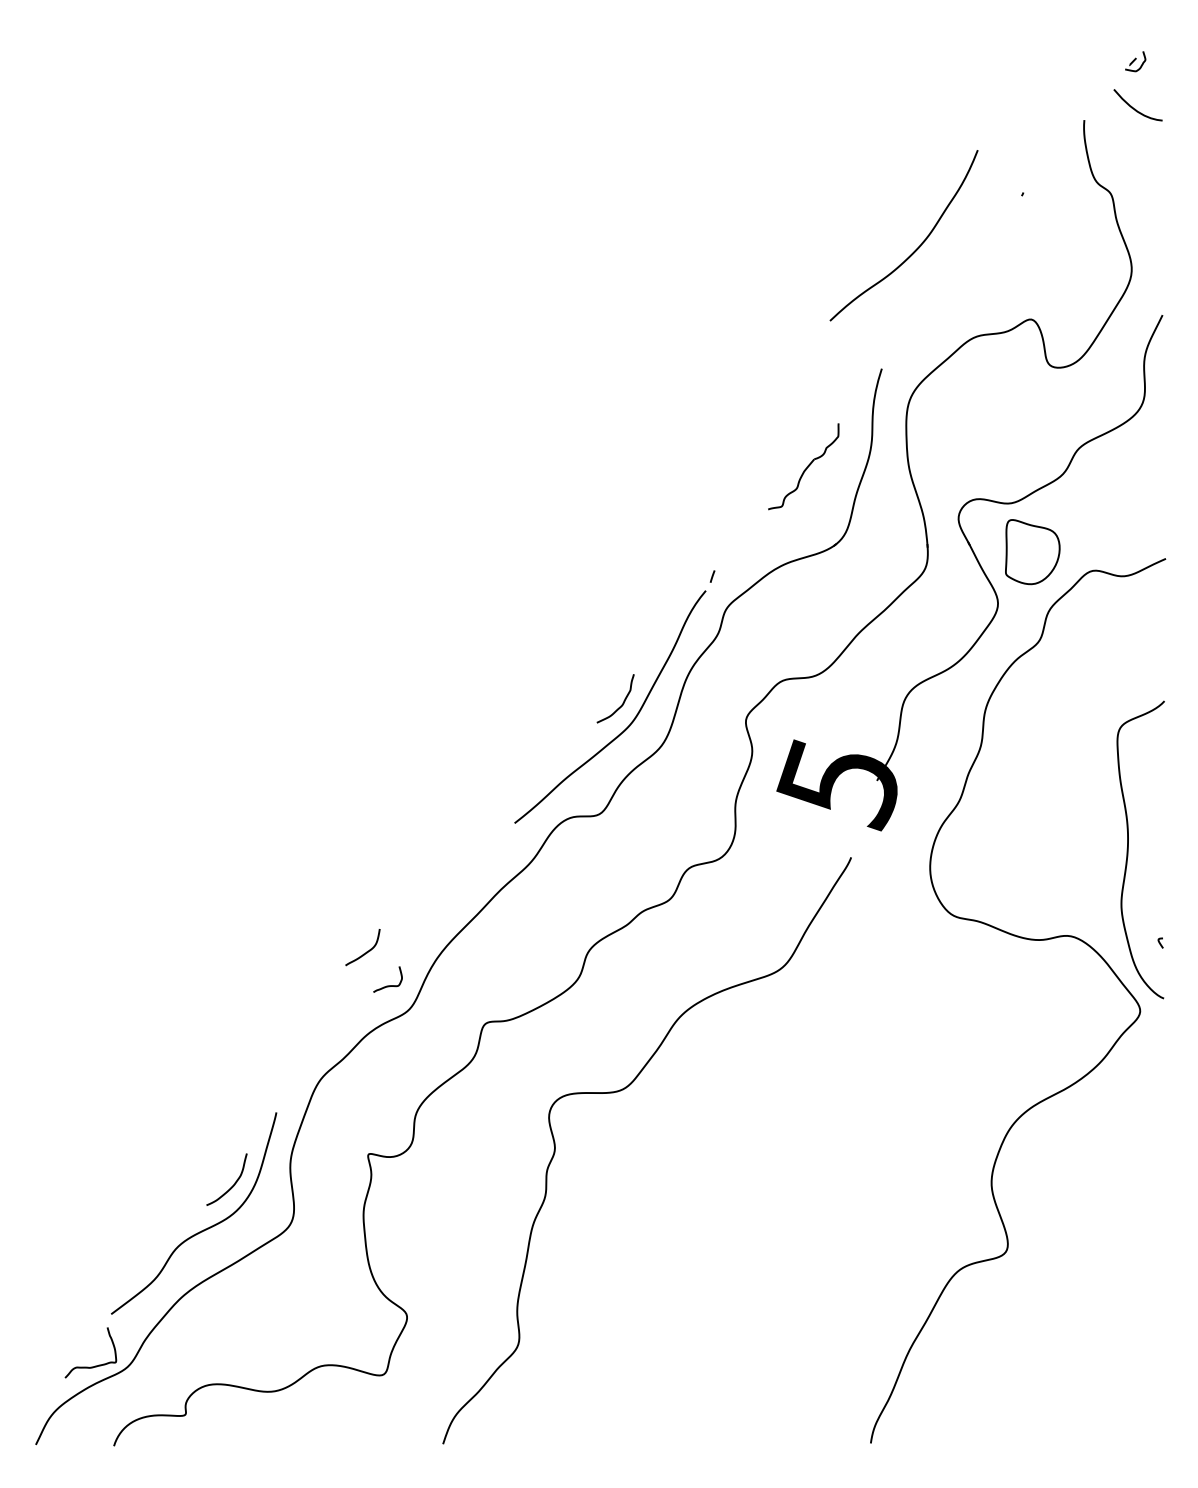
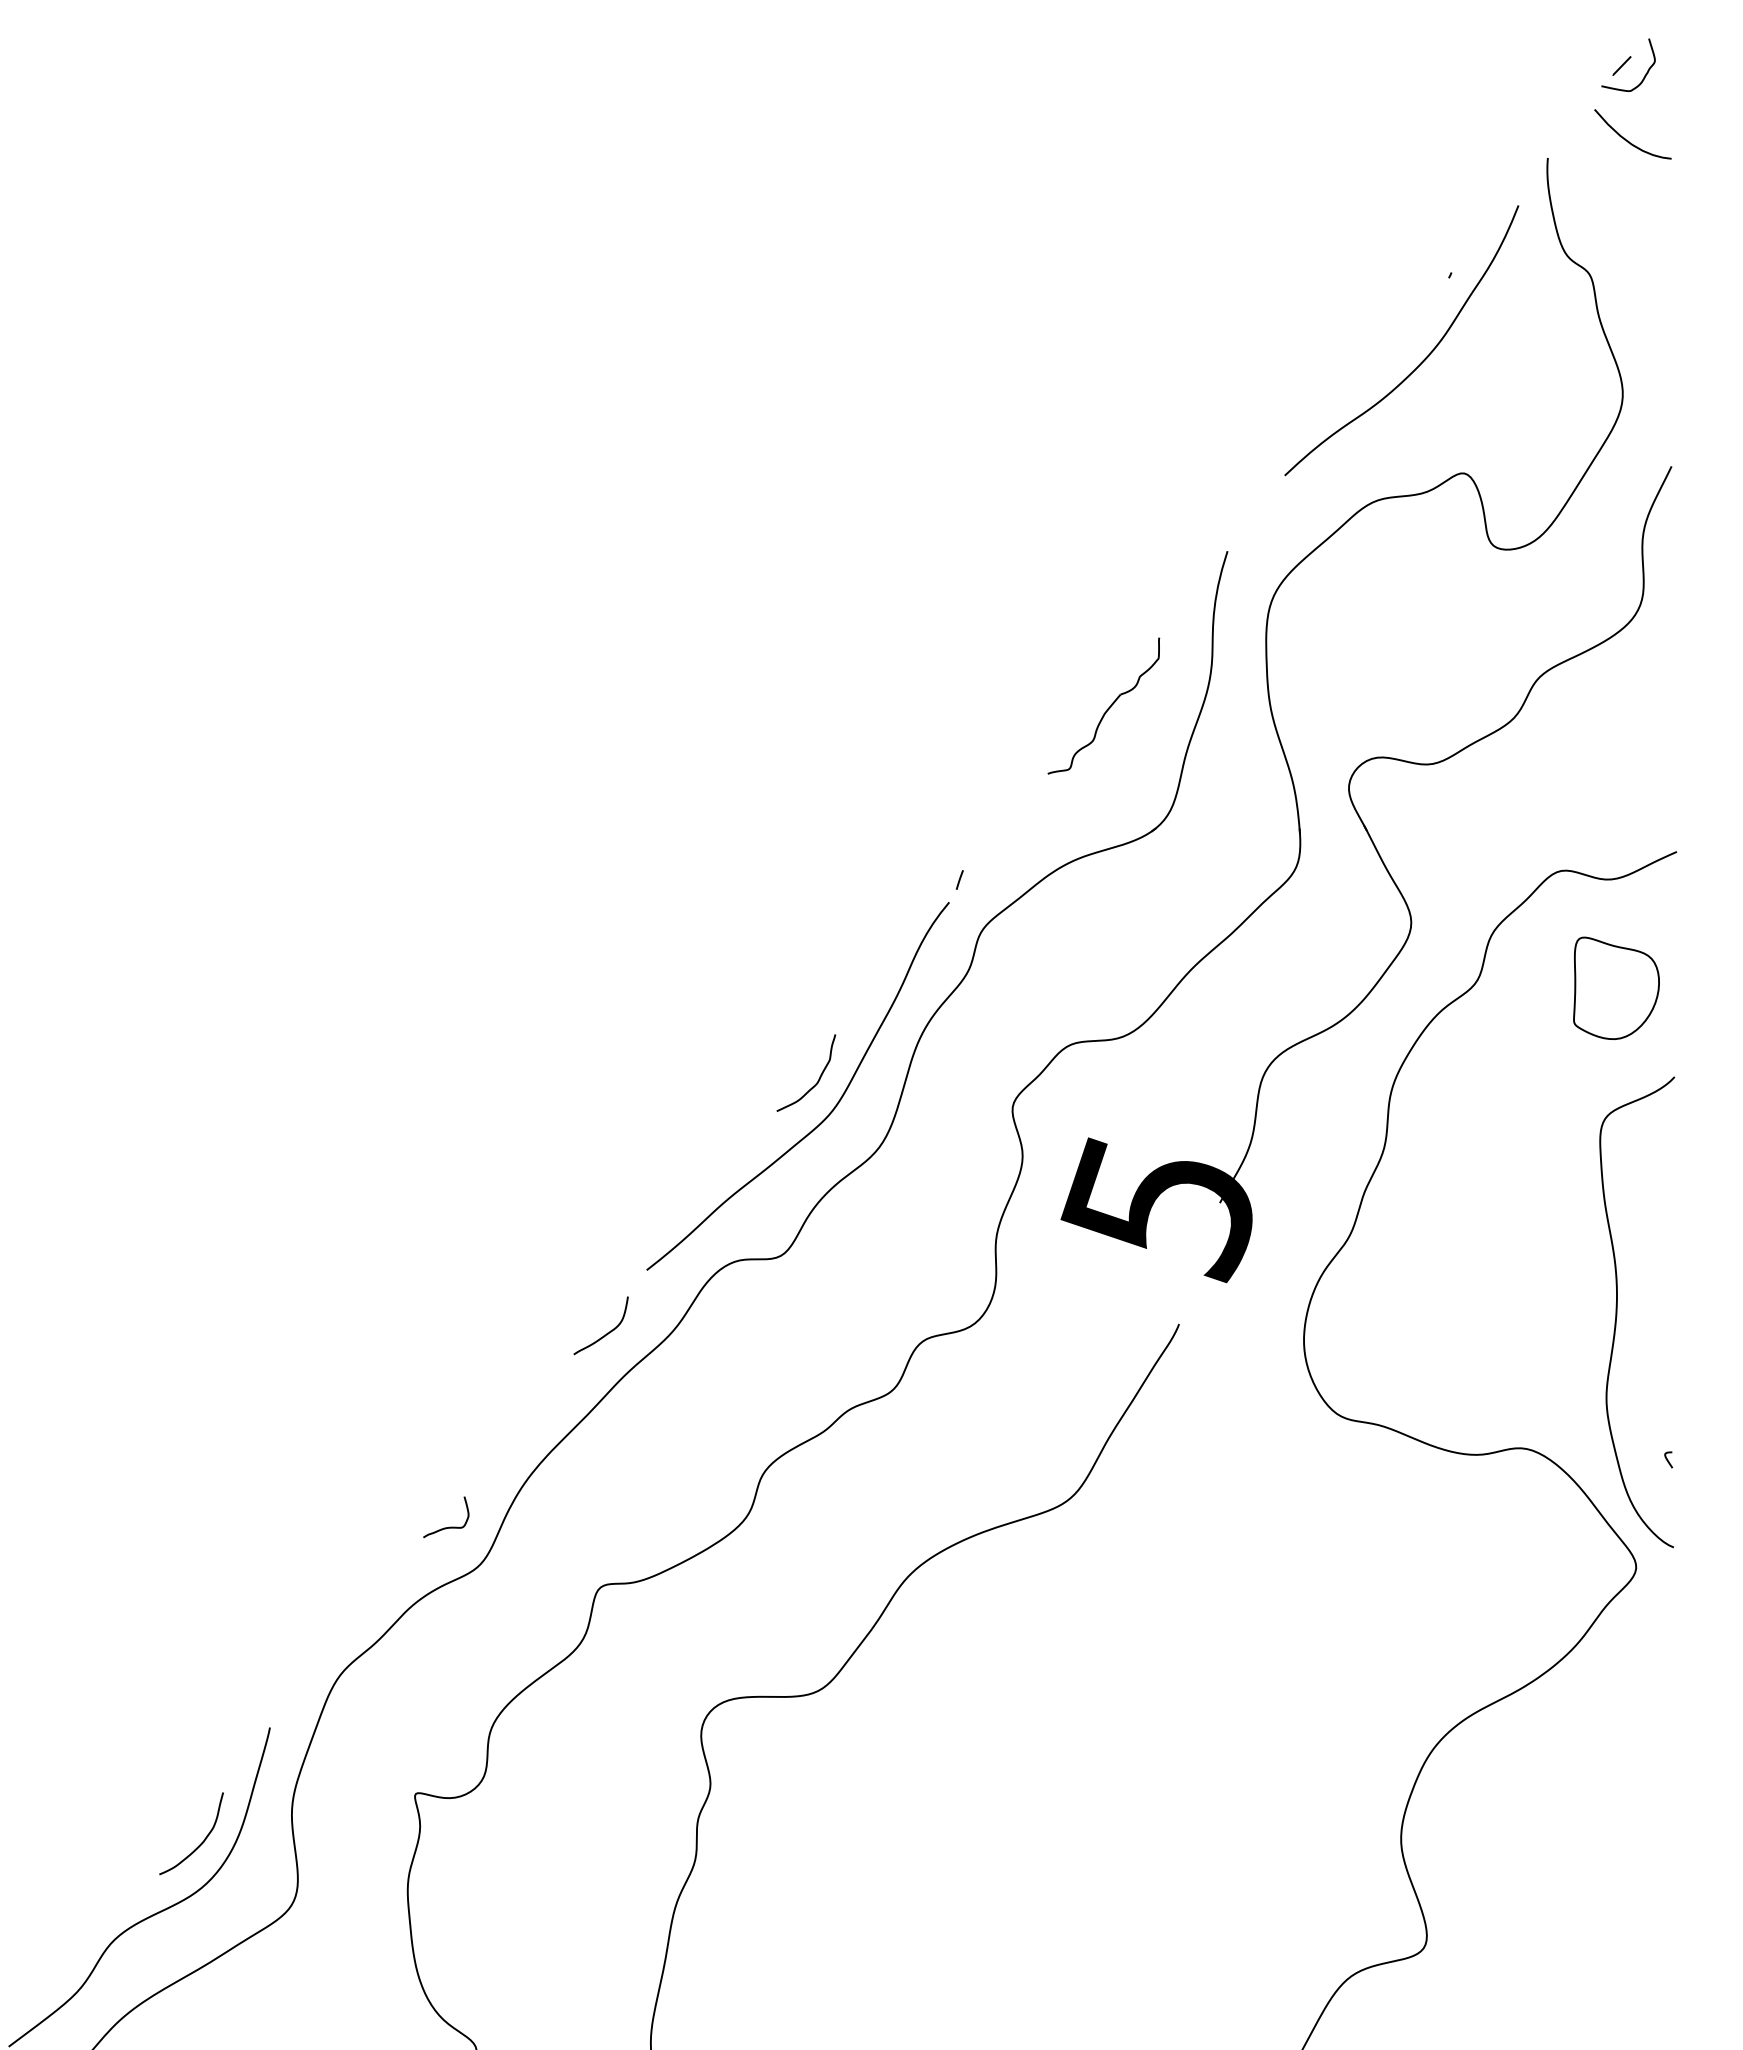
part: (1135, 61) -> (1628, 65), size x1.67
curve: (916, 248) -> (1421, 361), moved
part: (1032, 552) -> (1616, 988), moved
curve: (366, 951) -> (606, 1332), moved

